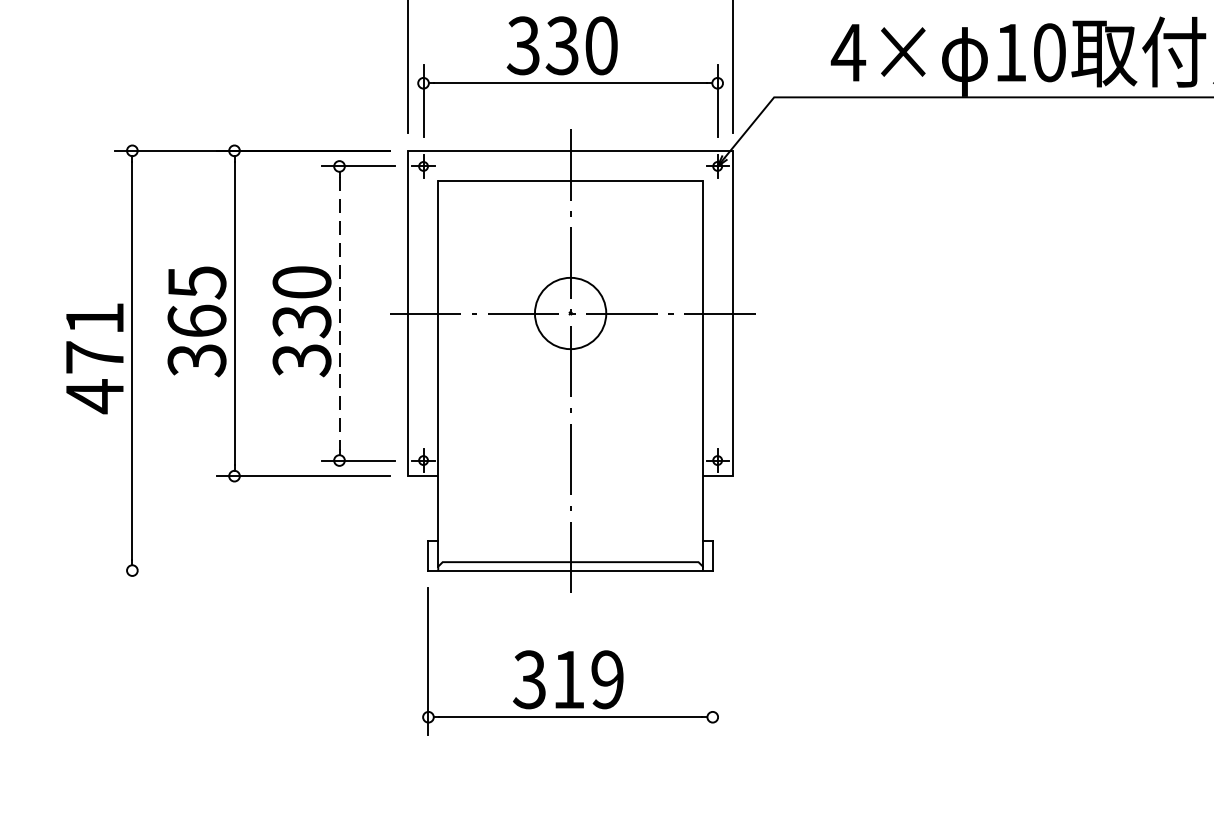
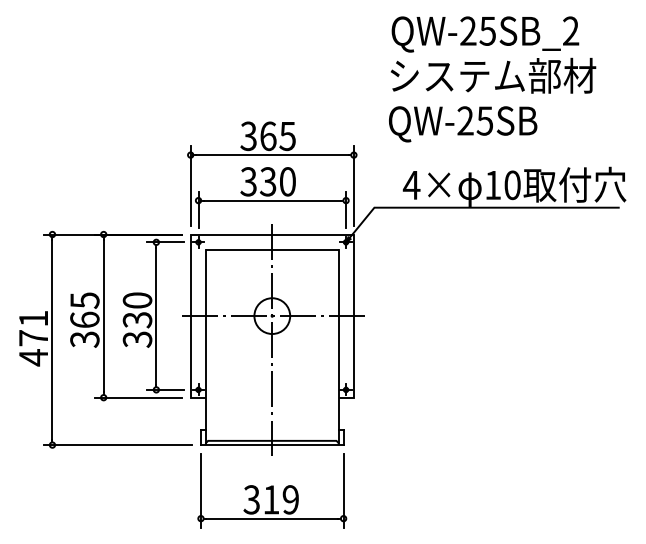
line: (339, 314) -> (156, 316), dashed -> solid
line: (262, 571) -> (117, 445), added
line: (712, 661) -> (343, 490), added

